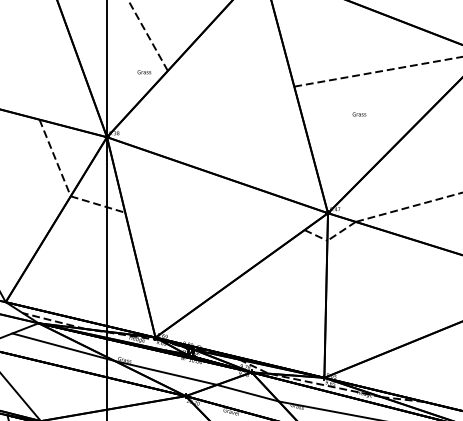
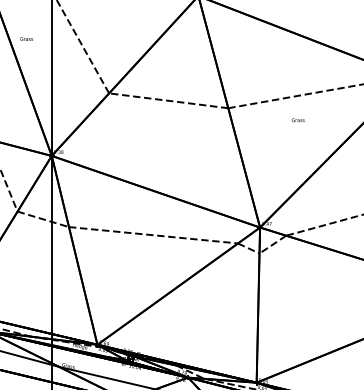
text: (144, 72) -> (26, 39), moved
line: (230, 78) -> (168, 100), added
text: (359, 114) -> (298, 120), moved
line: (214, 221) -> (153, 235), added

